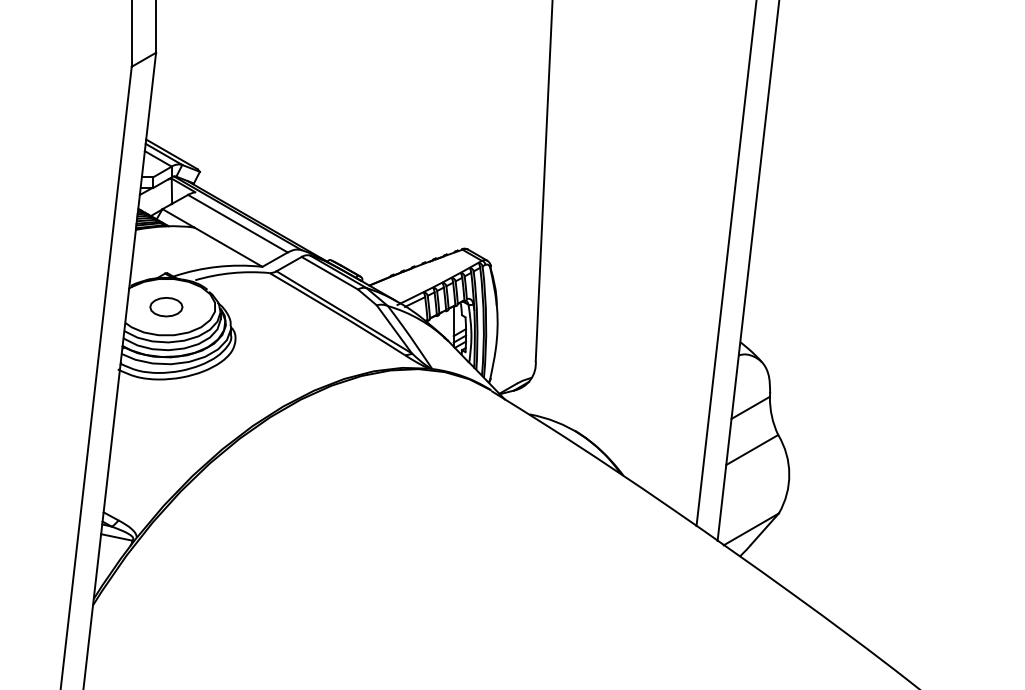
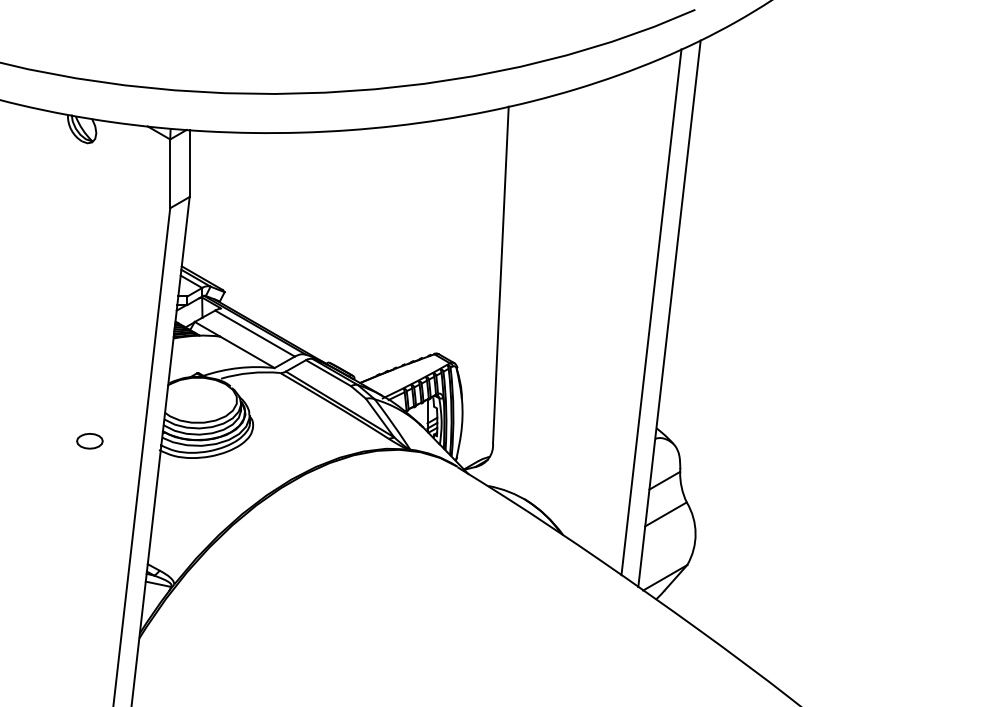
part: (165, 307) -> (89, 441), moved

